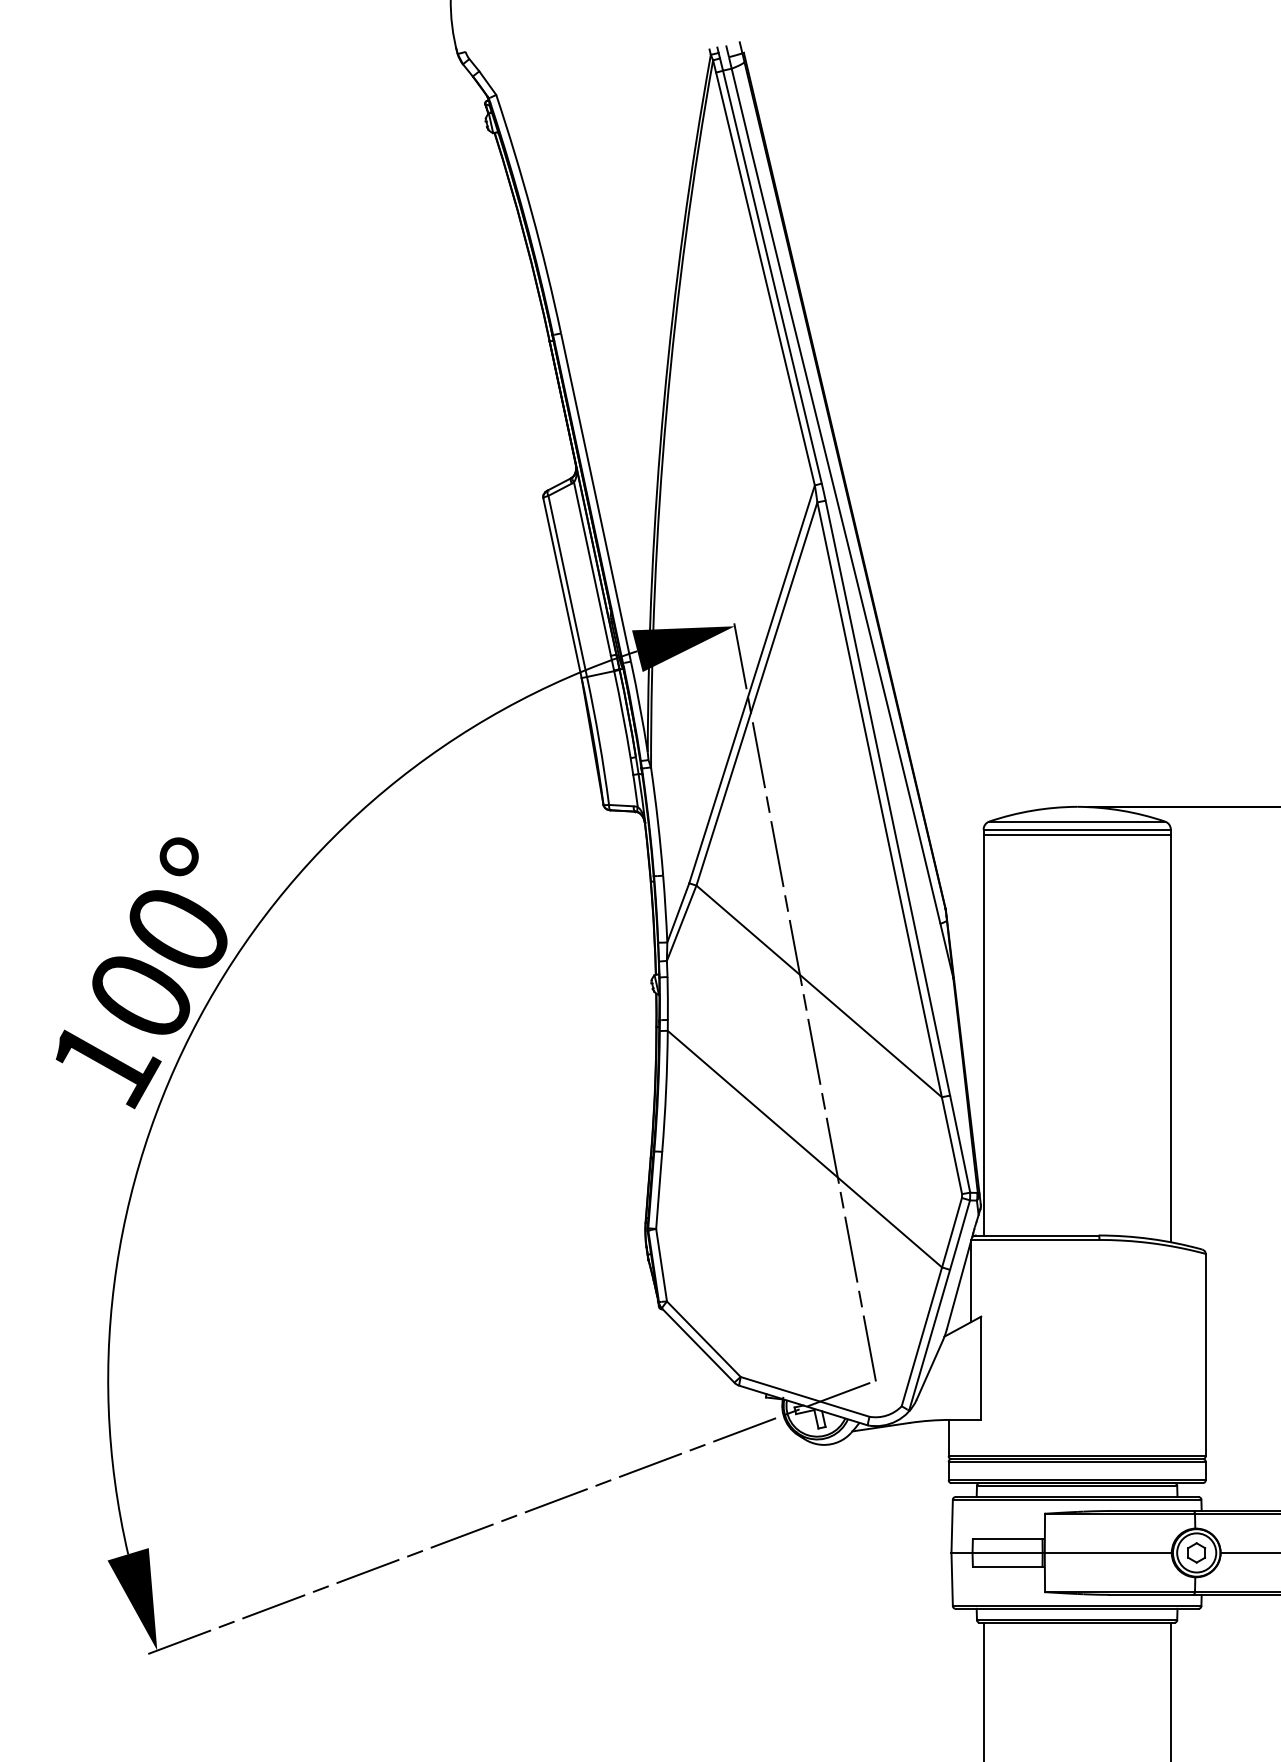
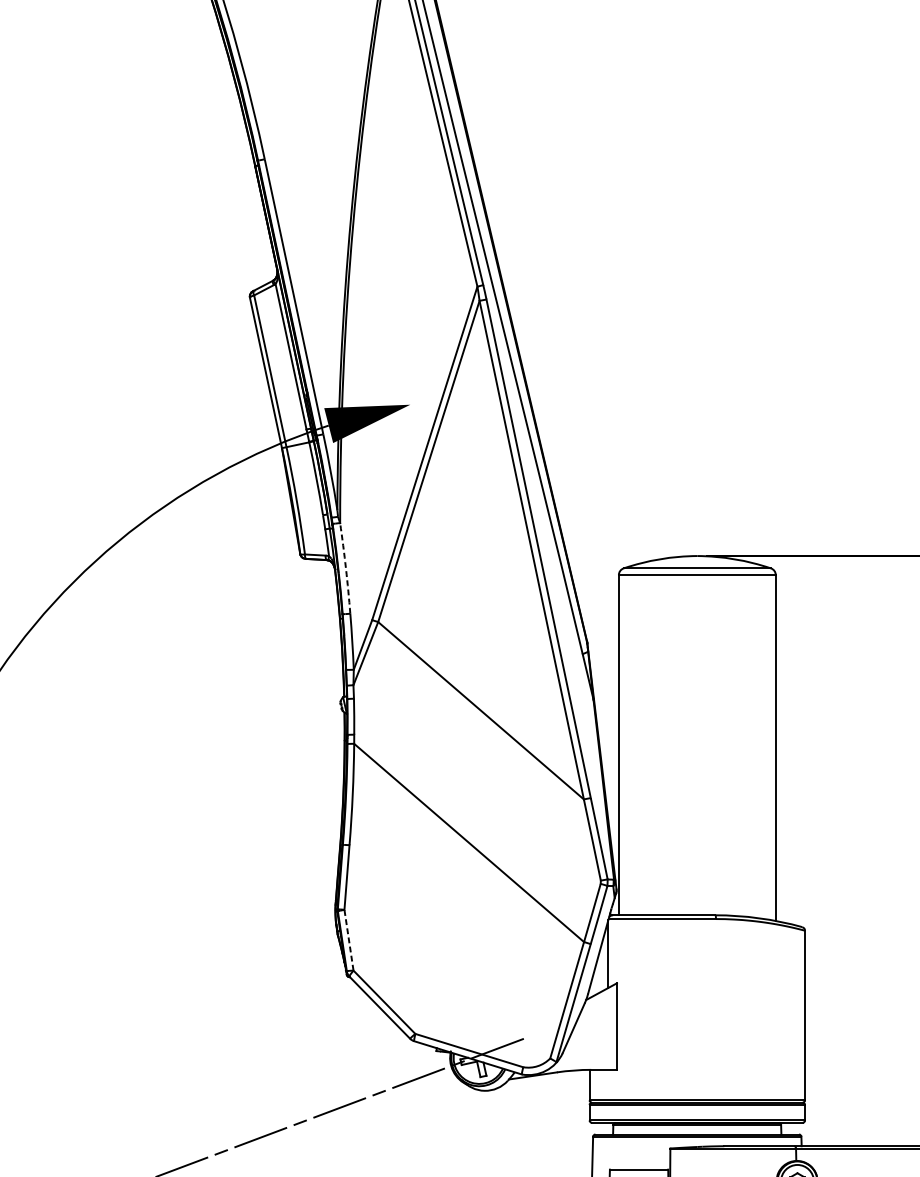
arc: (657, 821) -> (345, 568), solid -> dashed
line: (1076, 834) -> (696, 579), removed
line: (804, 999) -> (468, 717), removed
line: (661, 1265) -> (348, 940), solid -> dashed

